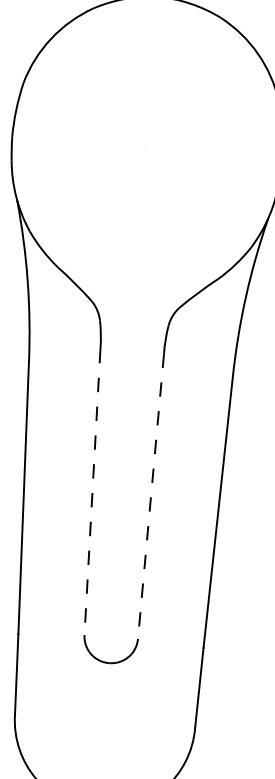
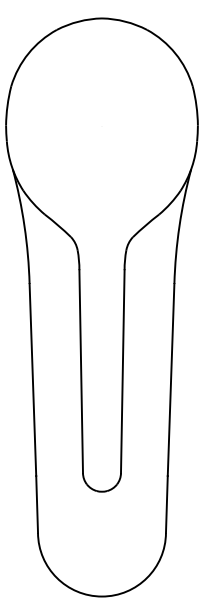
line: (92, 491) -> (81, 371), dashed -> solid
line: (150, 496) -> (122, 371), dashed -> solid

